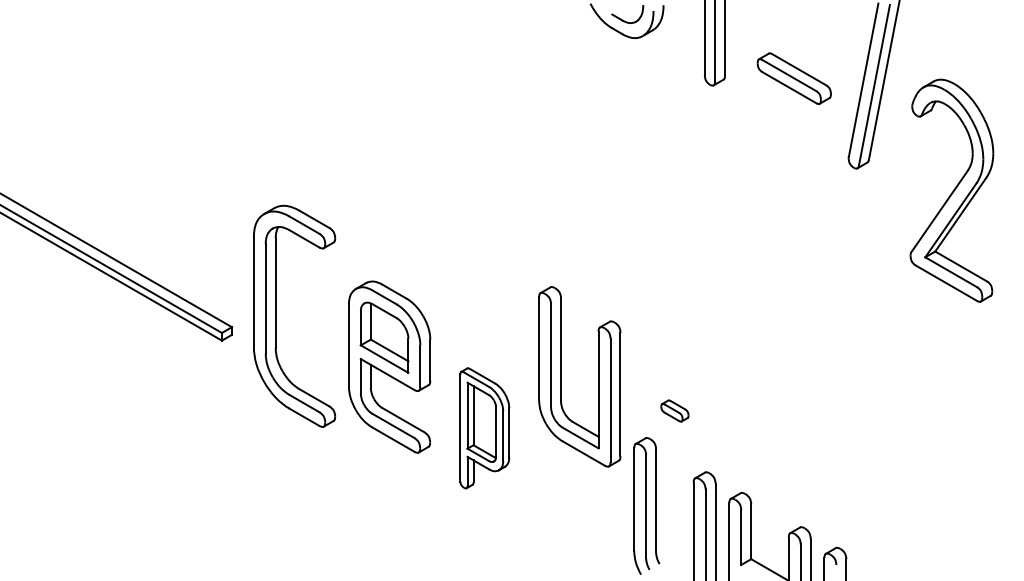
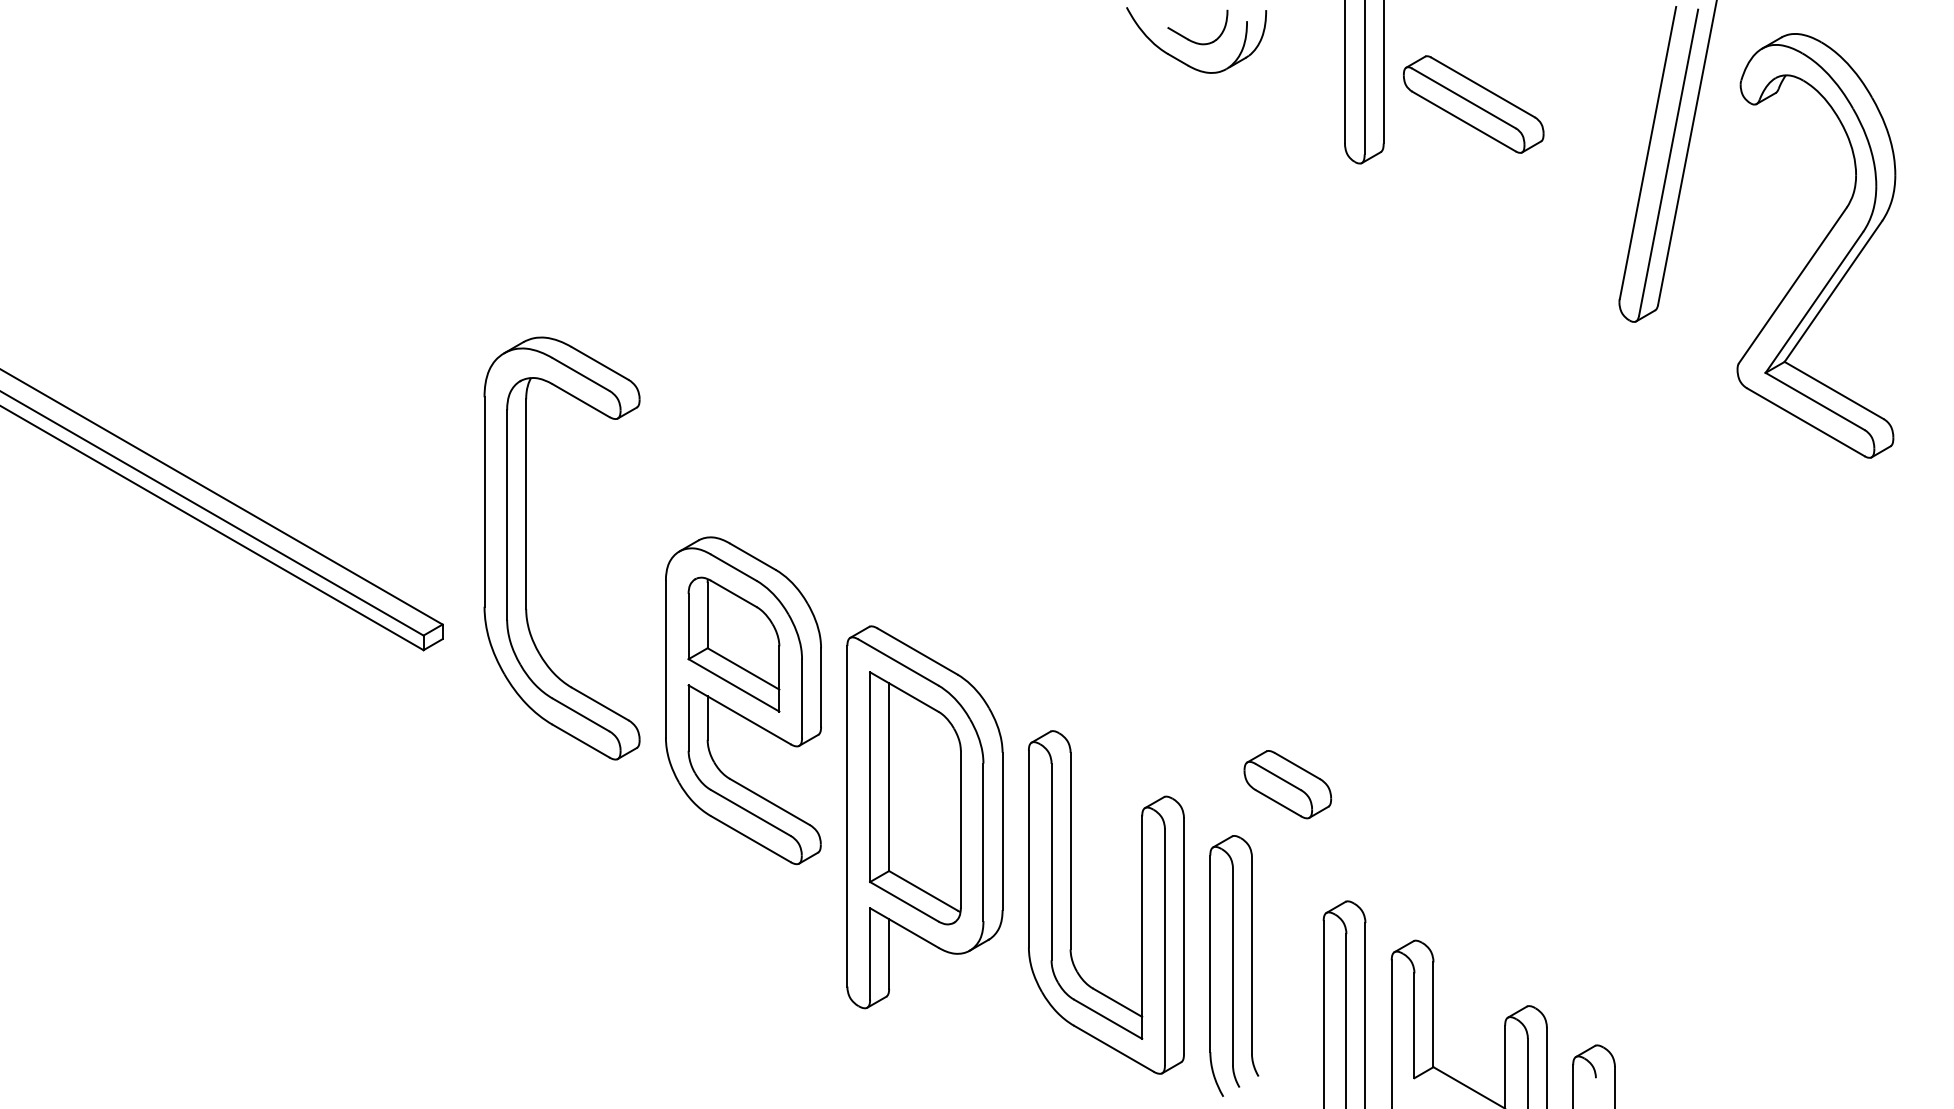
part: (793, 78) -> (1472, 104), moved
part: (951, 190) -> (1815, 245), moved
part: (276, 315) -> (527, 546), moved
part: (561, 376) -> (1071, 901), moved
part: (674, 410) -> (1287, 783), size x1.67
part: (484, 428) -> (924, 817), size x1.67

